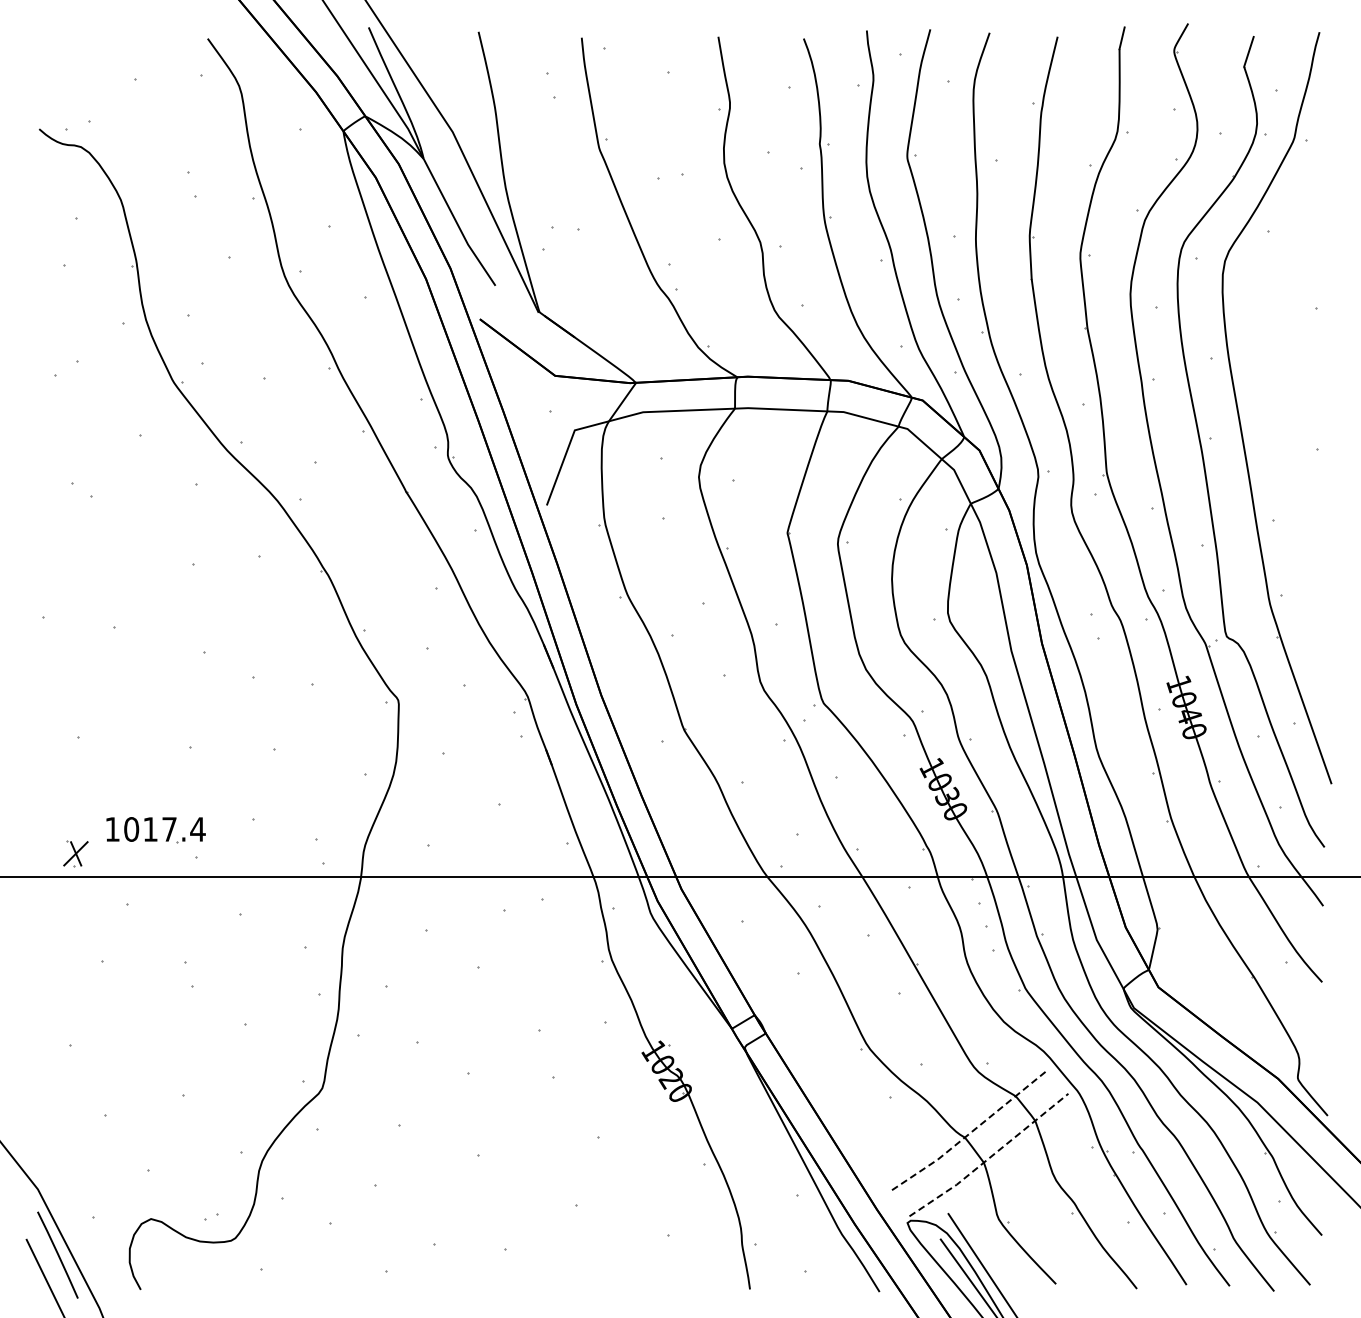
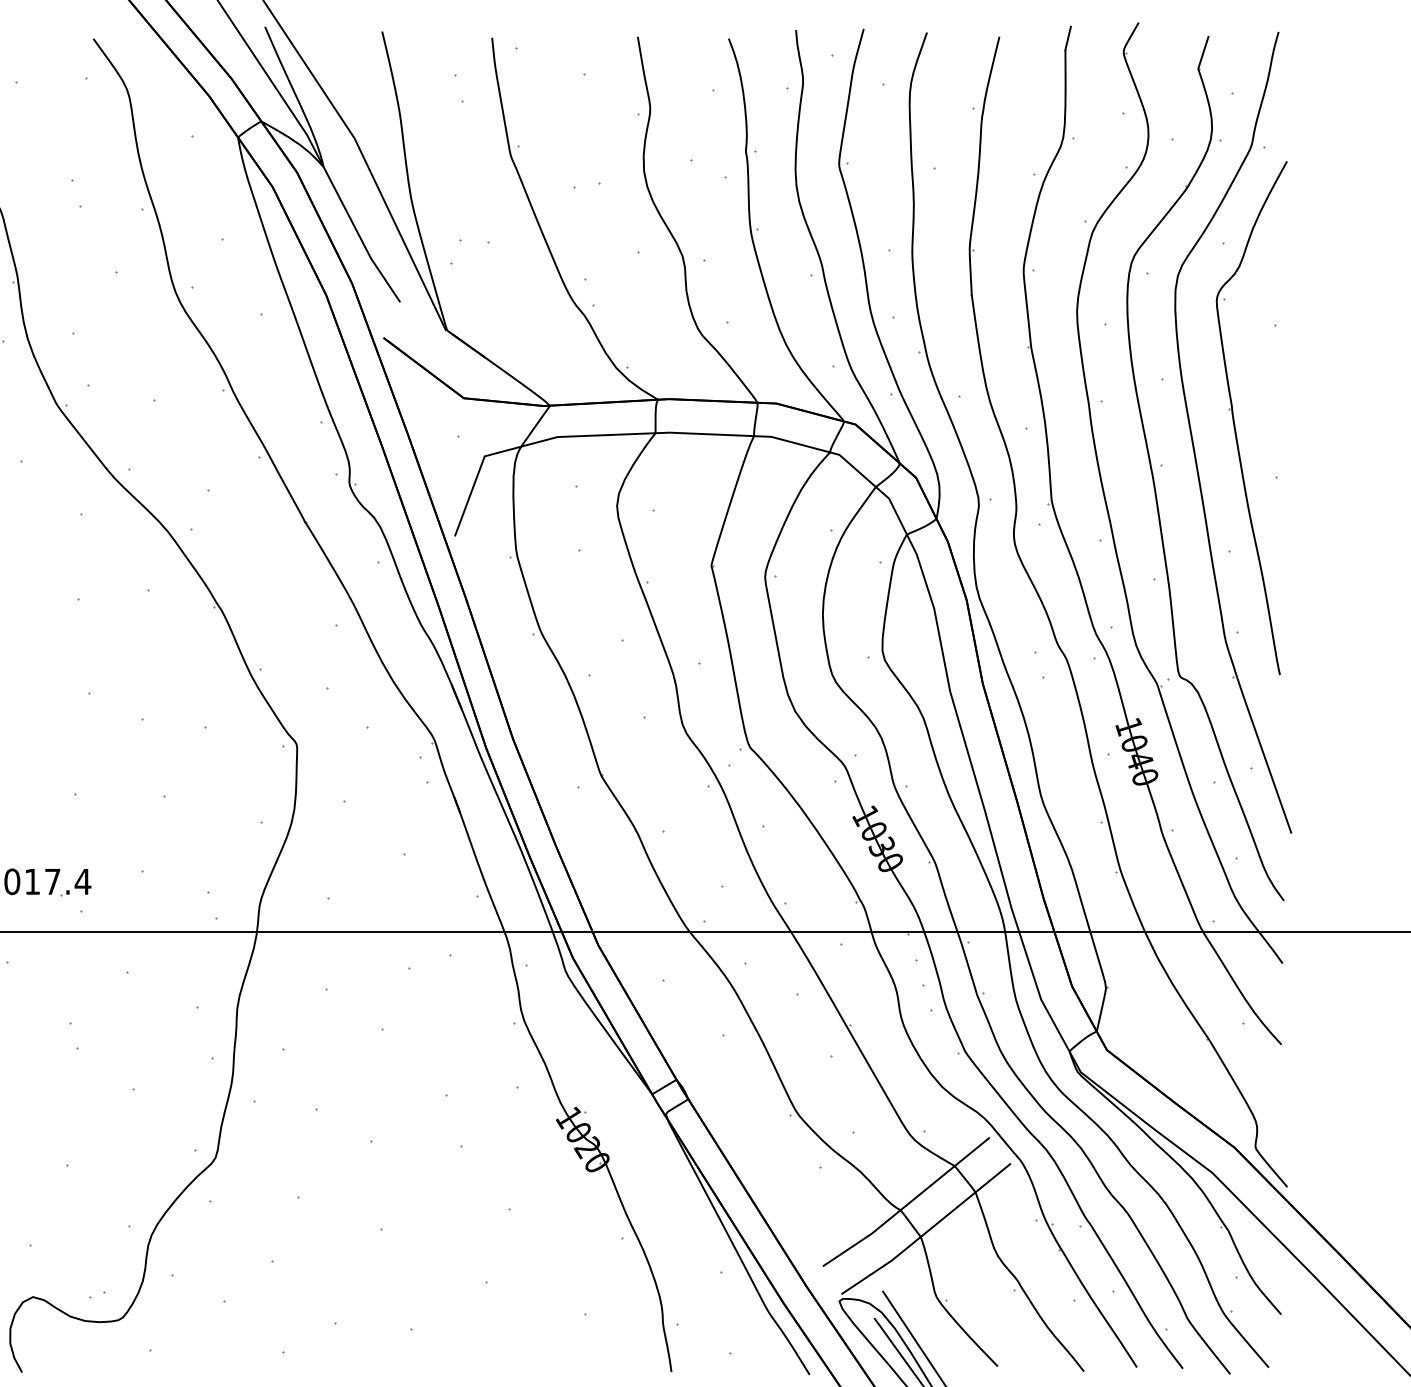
part: (1278, 396) -> (1234, 420), added
line: (971, 1132) -> (907, 1204), dashed -> solid
line: (990, 1157) -> (927, 1231), dashed -> solid

